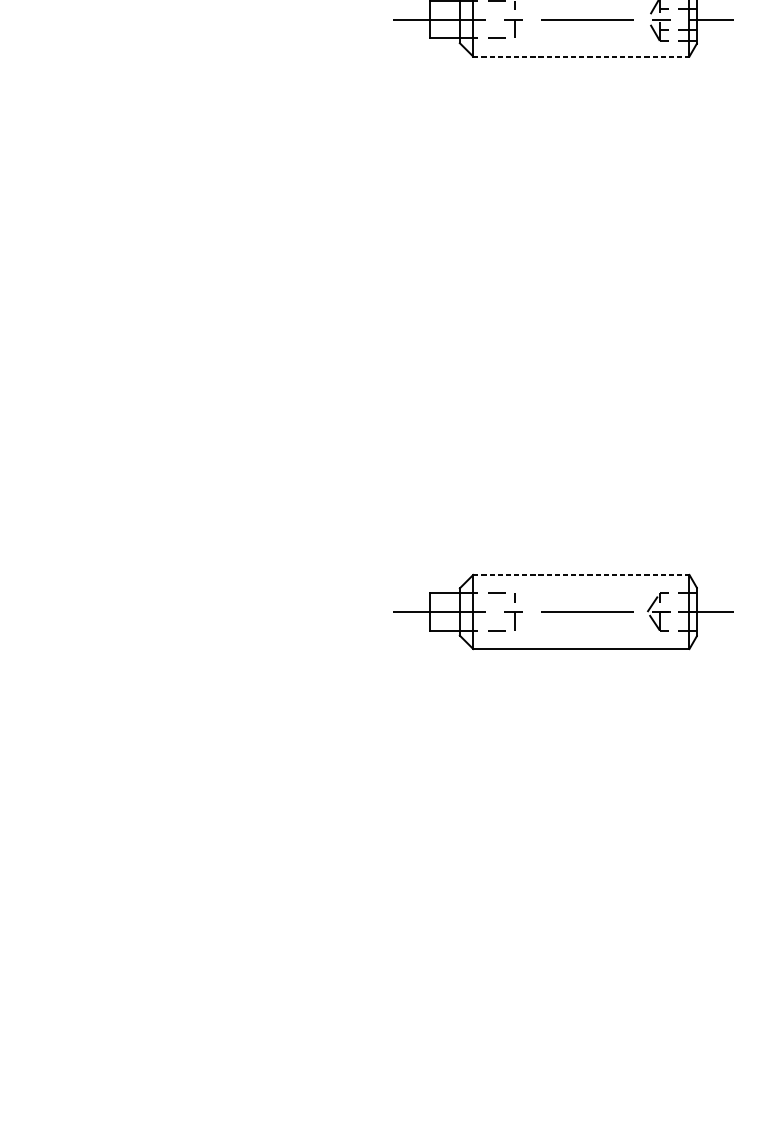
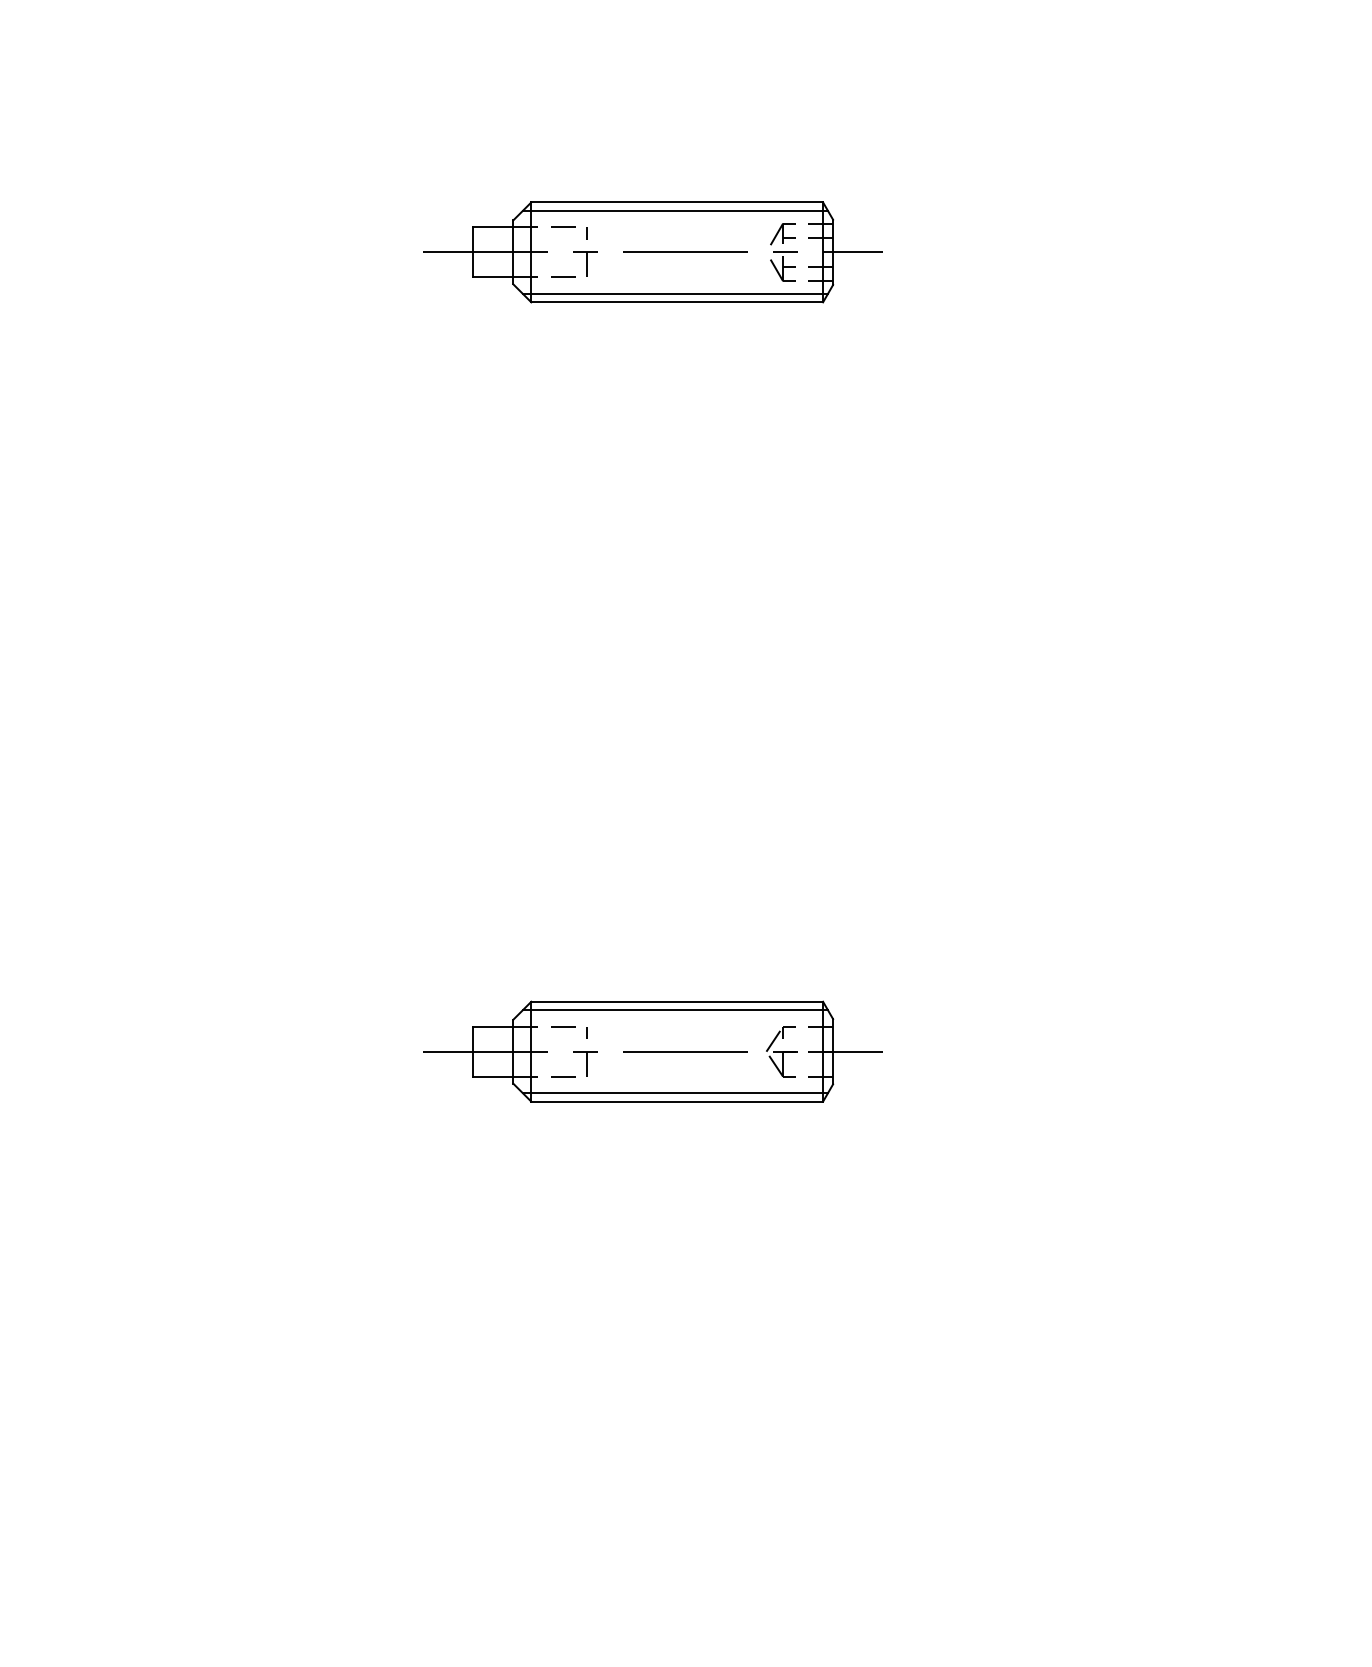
line: (580, 50) -> (675, 293), added
line: (581, 56) -> (677, 302), dashed -> solid
line: (581, 574) -> (677, 1001), dashed -> solid
line: (580, 581) -> (675, 1010), added
line: (580, 642) -> (675, 1093), added

